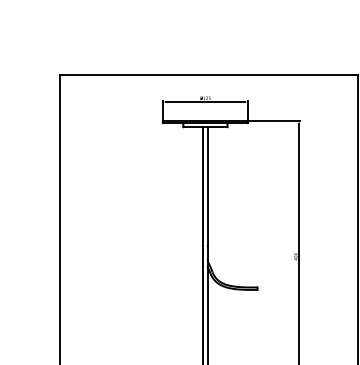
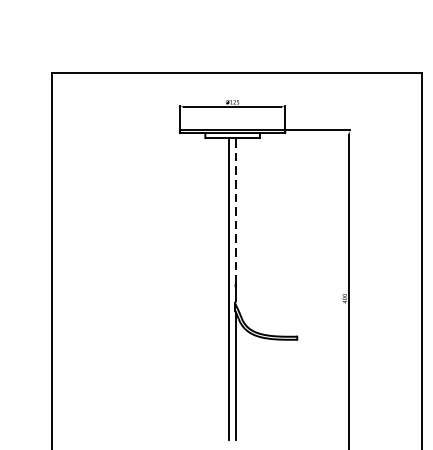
line: (208, 186) -> (236, 211), solid -> dashed

